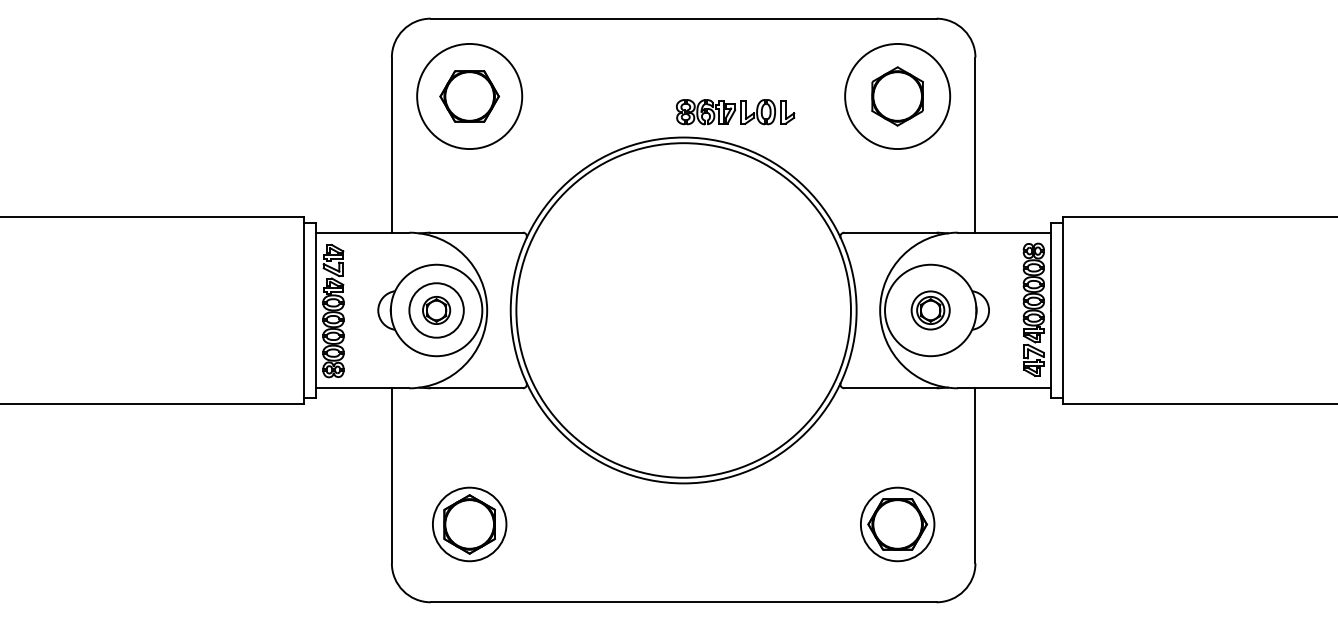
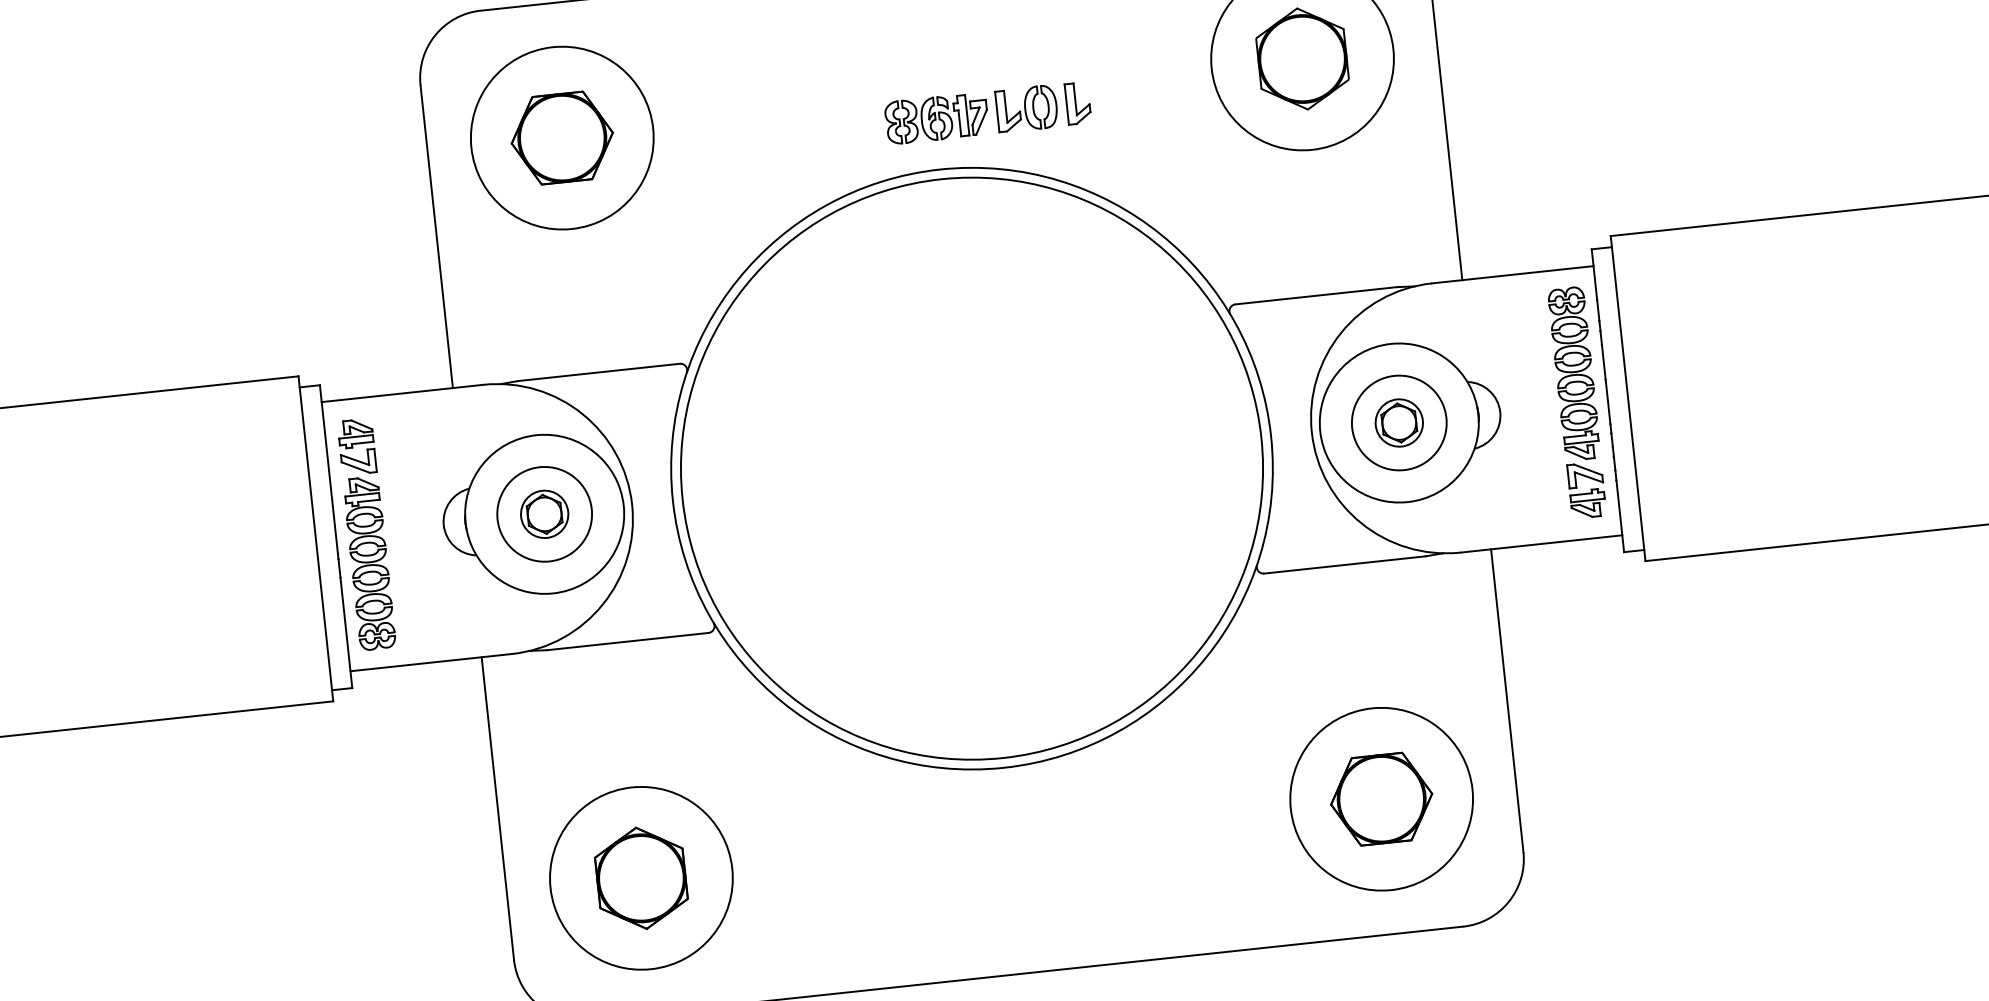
part: (735, 112) -> (987, 113), moved
circle: (930, 310) -> (1398, 423), size x1.43
circle: (469, 523) -> (640, 876), size x1.43
circle: (897, 523) -> (1381, 797), size x1.43

